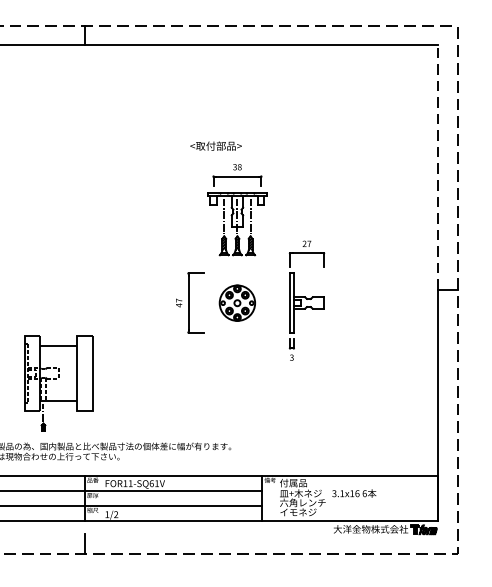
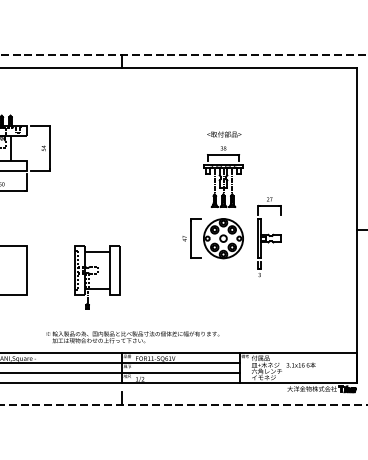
text: (216, 146) -> (224, 134), moved
line: (437, 167) -> (356, 148), dashed -> solid
part: (237, 302) -> (223, 238), size x1.67
part: (58, 384) -> (97, 277), moved

